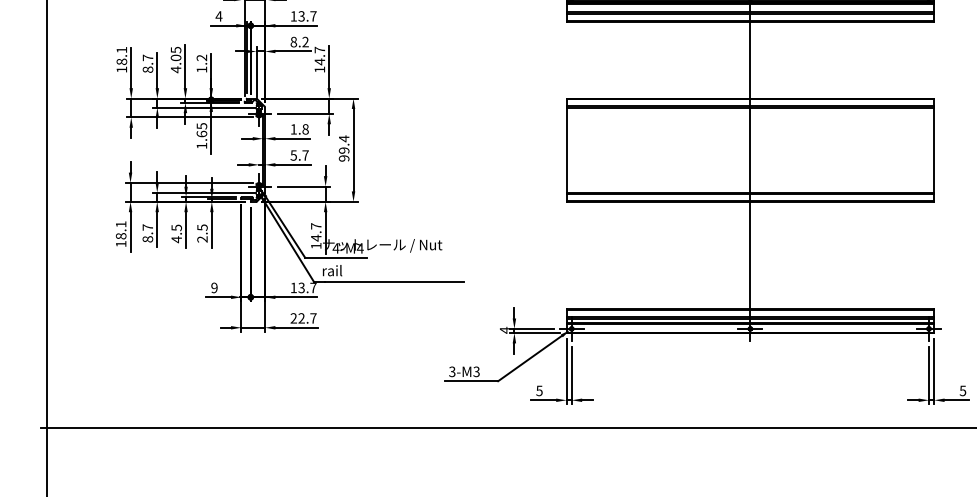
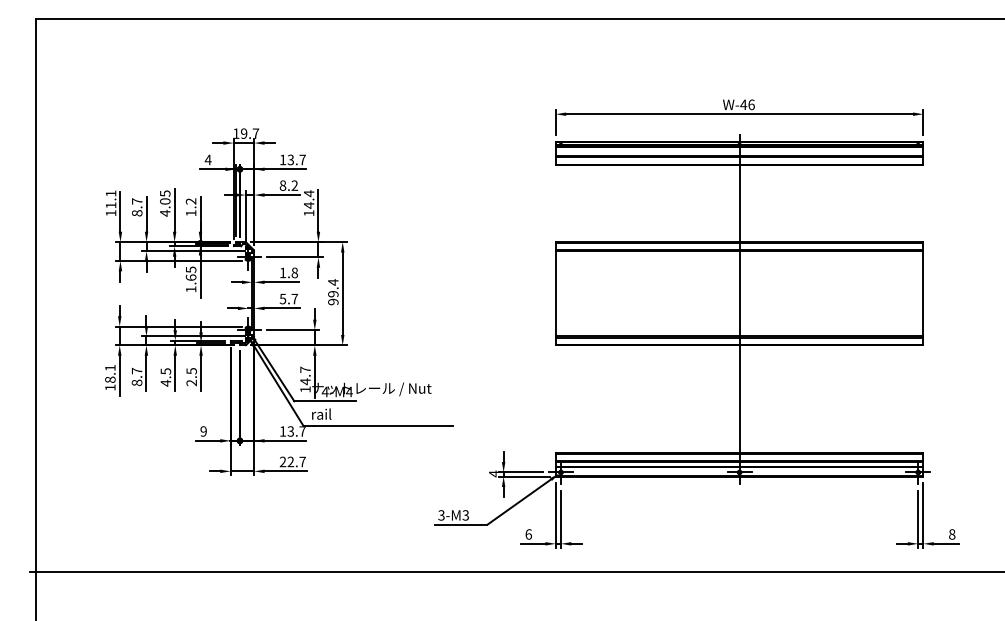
text: (320, 49) -> (309, 193), 14.7 -> 14.4
text: (121, 61) -> (110, 205), 18.1 -> 11.1
text: (539, 390) -> (528, 534), 5 -> 6
text: (963, 390) -> (952, 534), 5 -> 8

